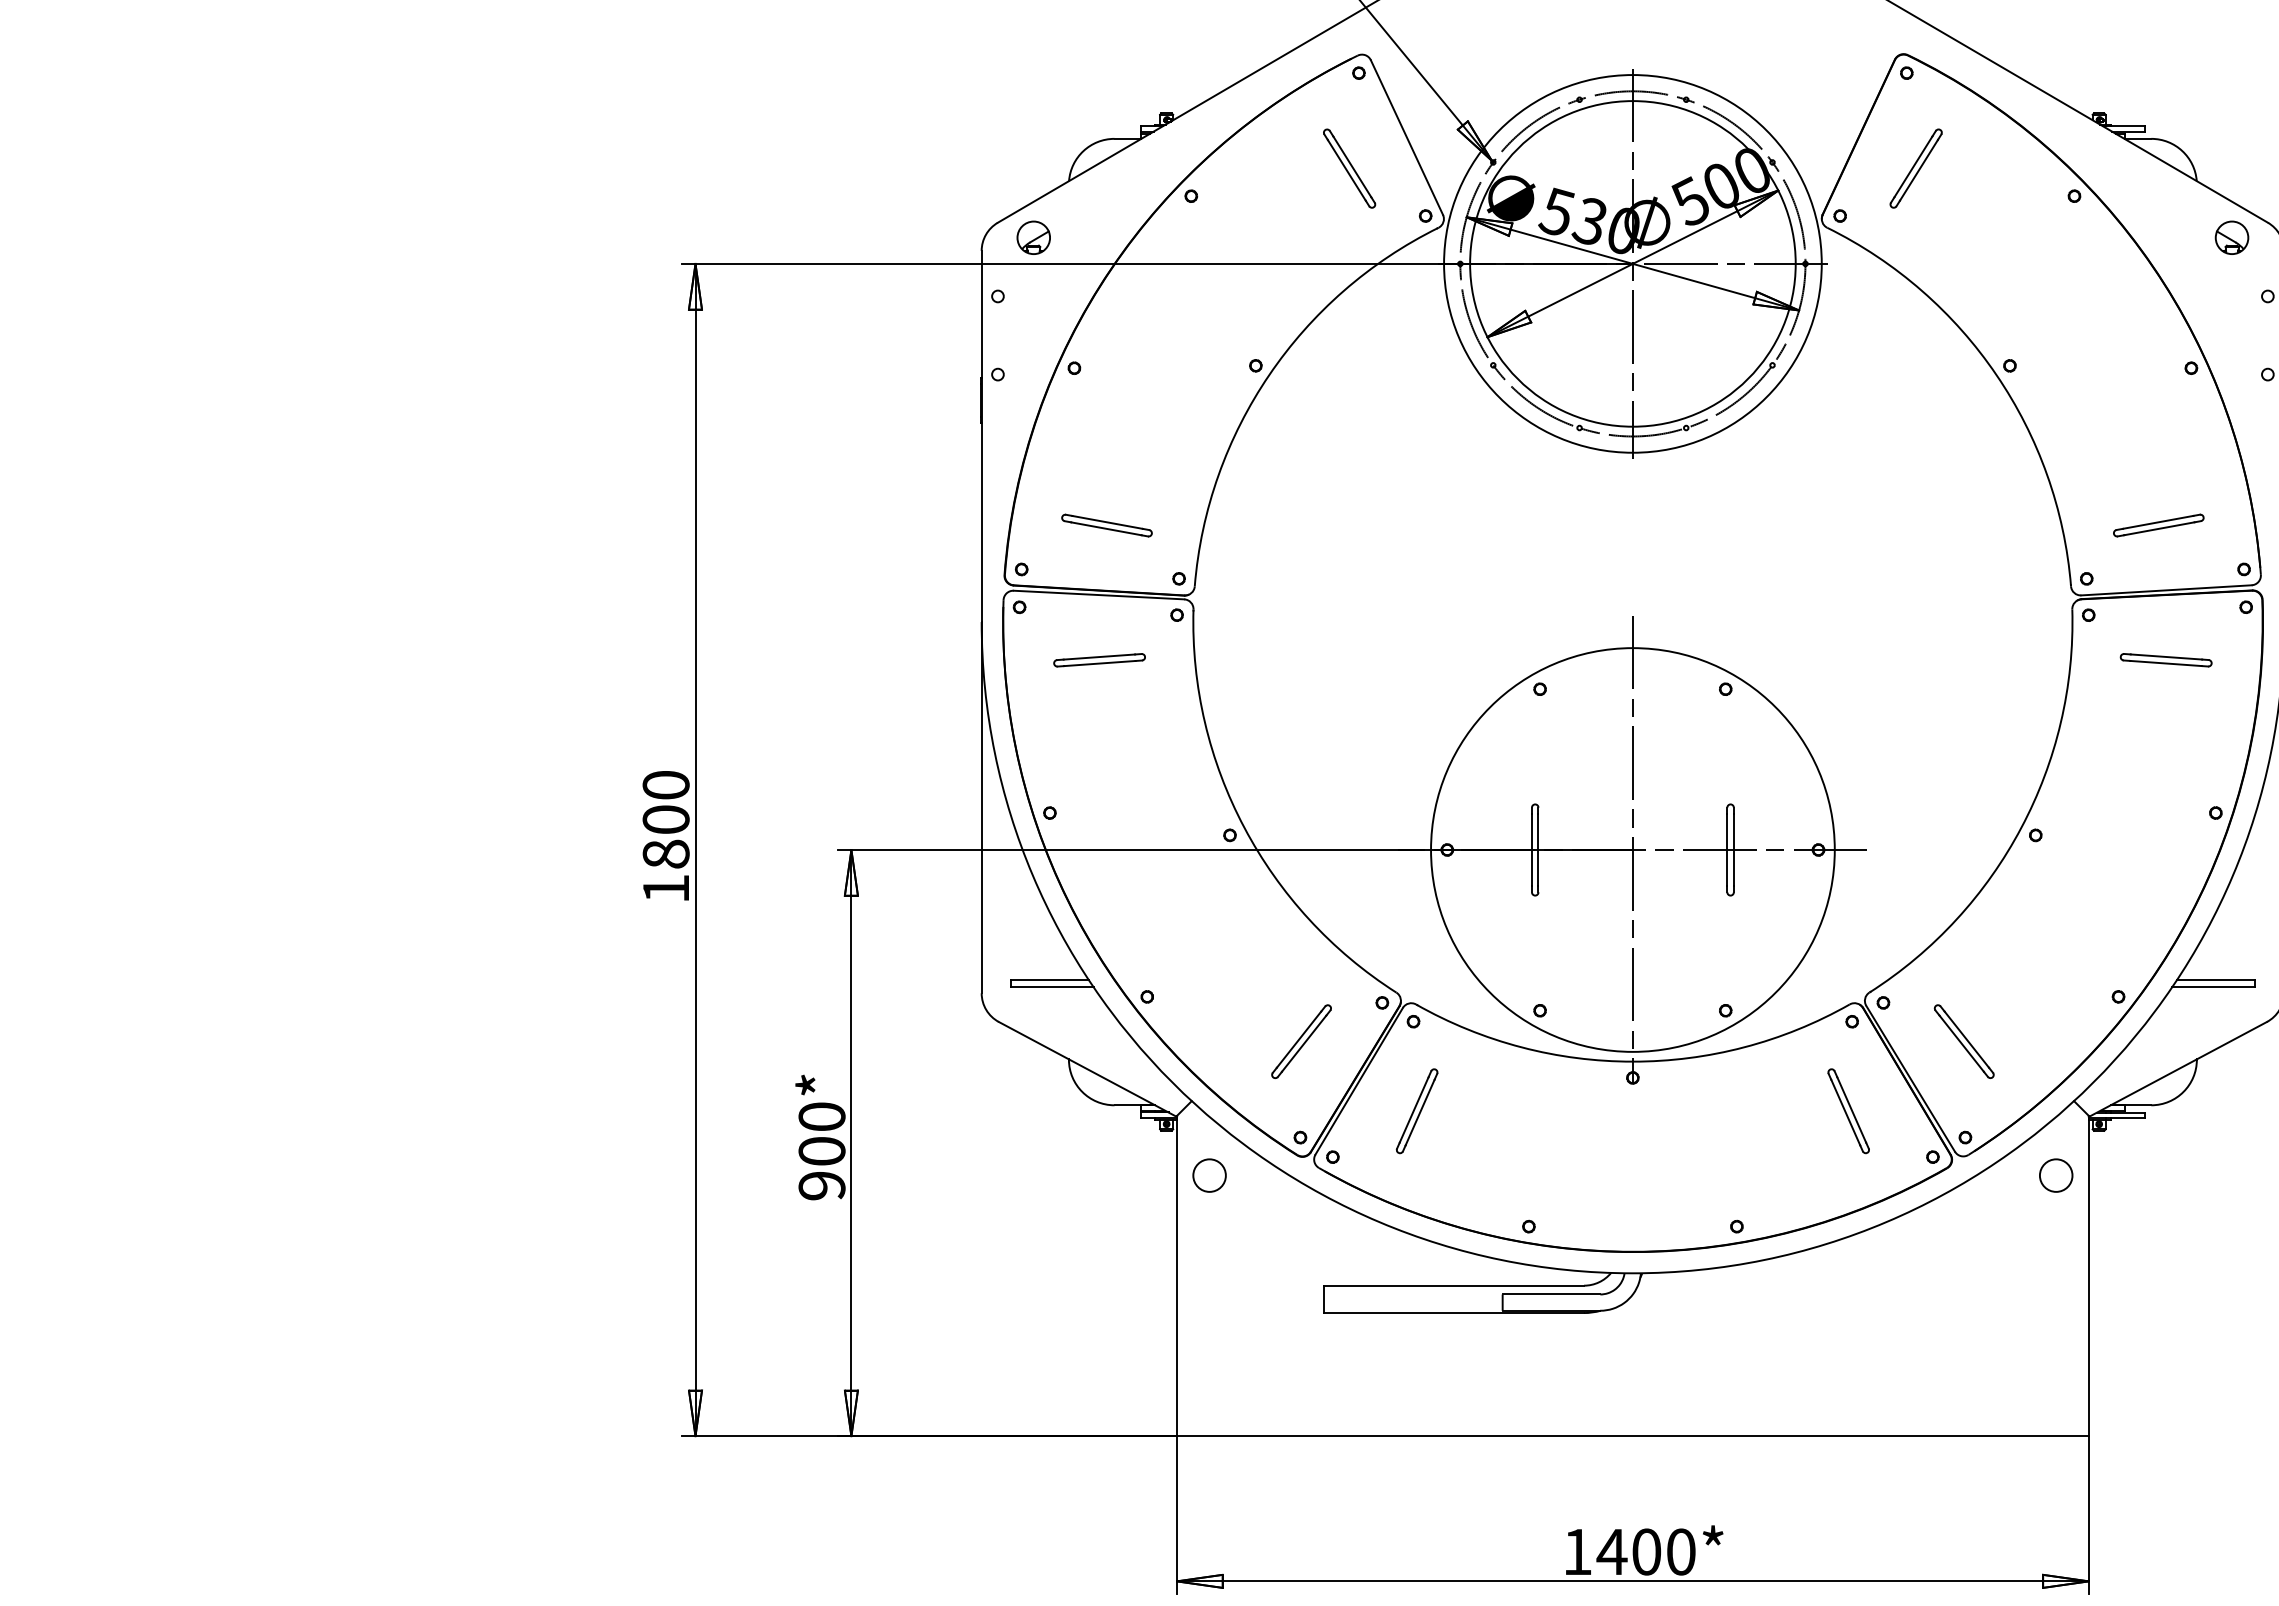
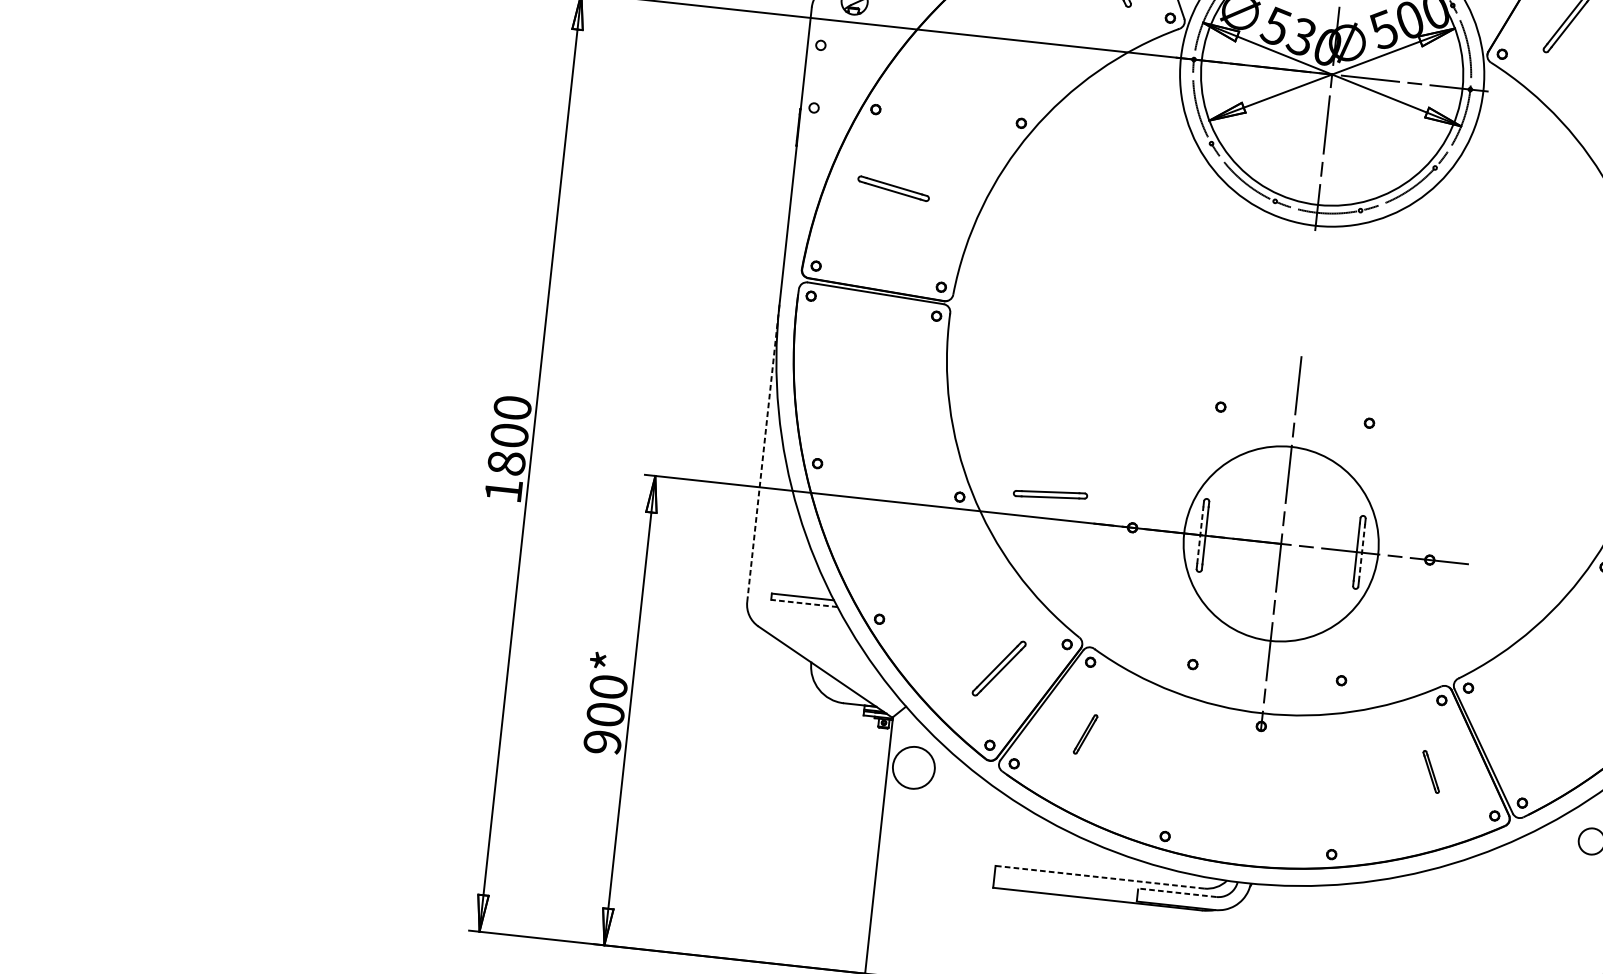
part: (1106, 525) -> (893, 188), moved
part: (1099, 660) -> (1050, 494), moved
line: (981, 807) -> (763, 453), solid -> dashed
circle: (1632, 849) -> (1280, 543), size x0.6
line: (1531, 850) -> (1199, 535), solid -> dashed
line: (1733, 850) -> (1361, 553), solid -> dashed
line: (1051, 987) -> (803, 603), solid -> dashed
part: (1963, 1041) -> (1529, 726), removed
part: (1416, 1111) -> (1085, 734), size x0.6
part: (1848, 1111) -> (1431, 772), size x0.6
circle: (1209, 1175) -> (913, 767), size x1.6
line: (1453, 1285) -> (1099, 877), solid -> dashed
line: (1551, 1294) -> (1177, 892), solid -> dashed

